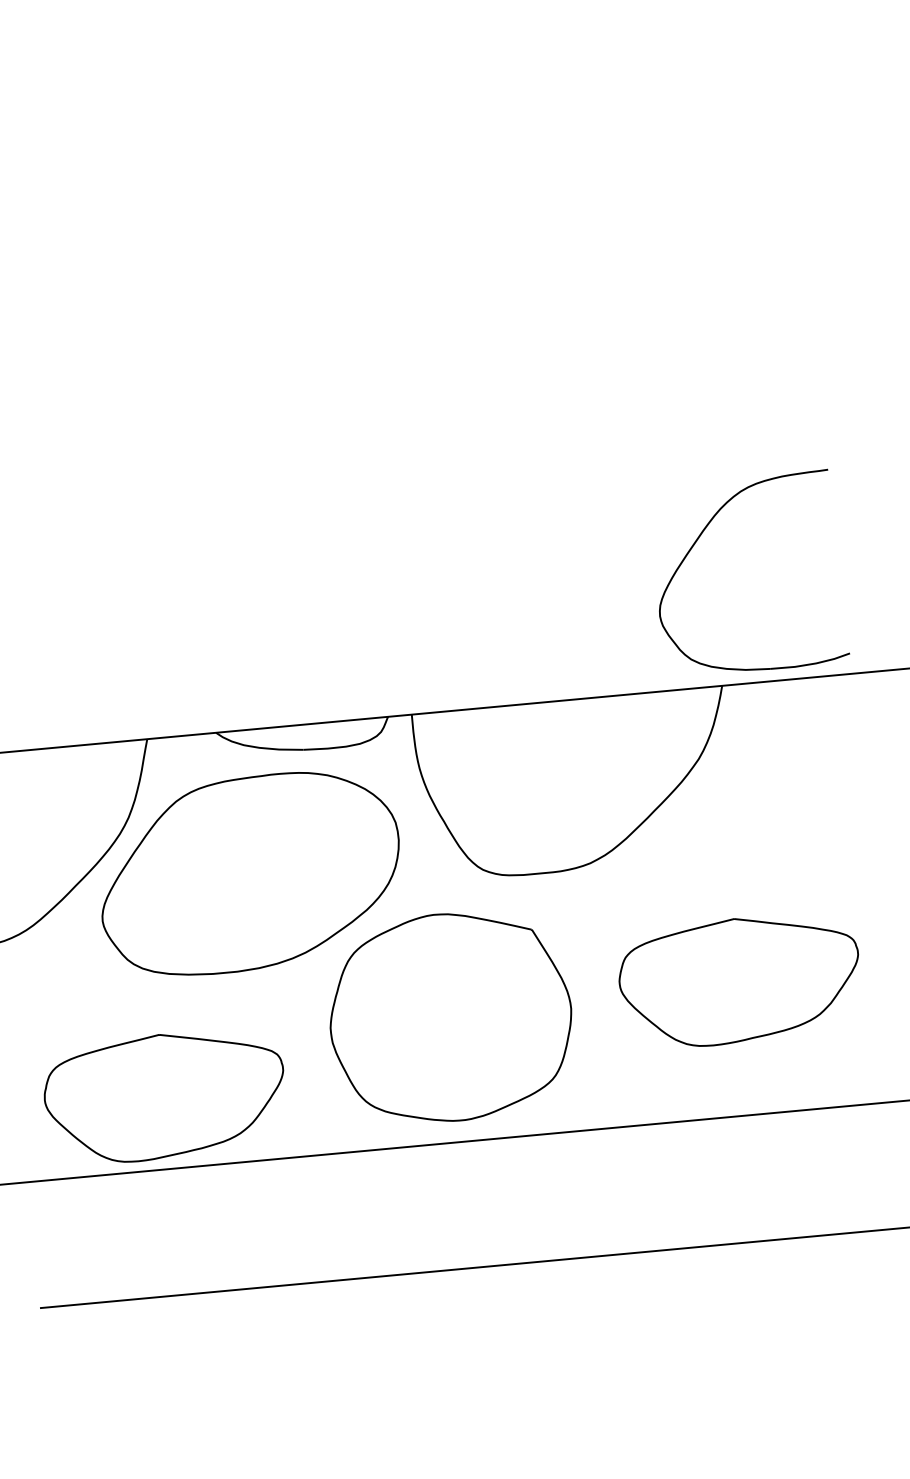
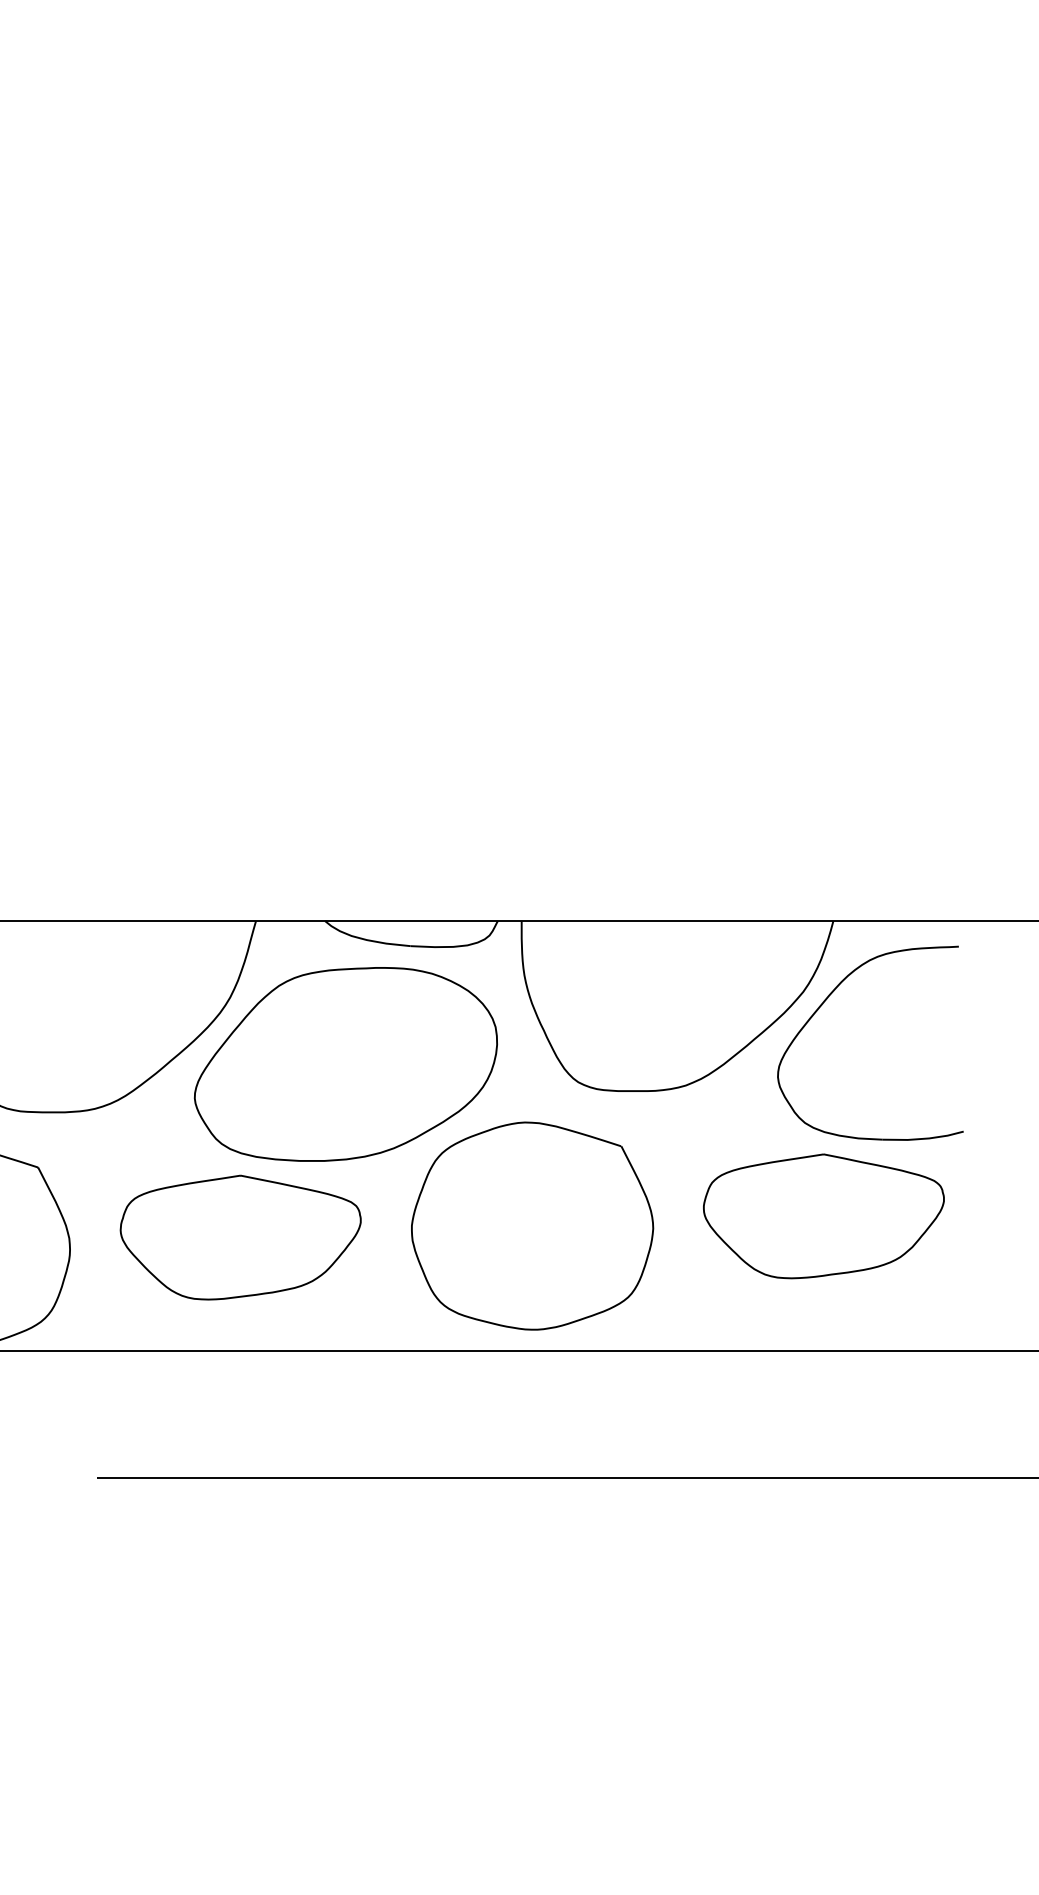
part: (698, 539) -> (823, 1004), moved
part: (164, 1096) -> (240, 1237), moved

